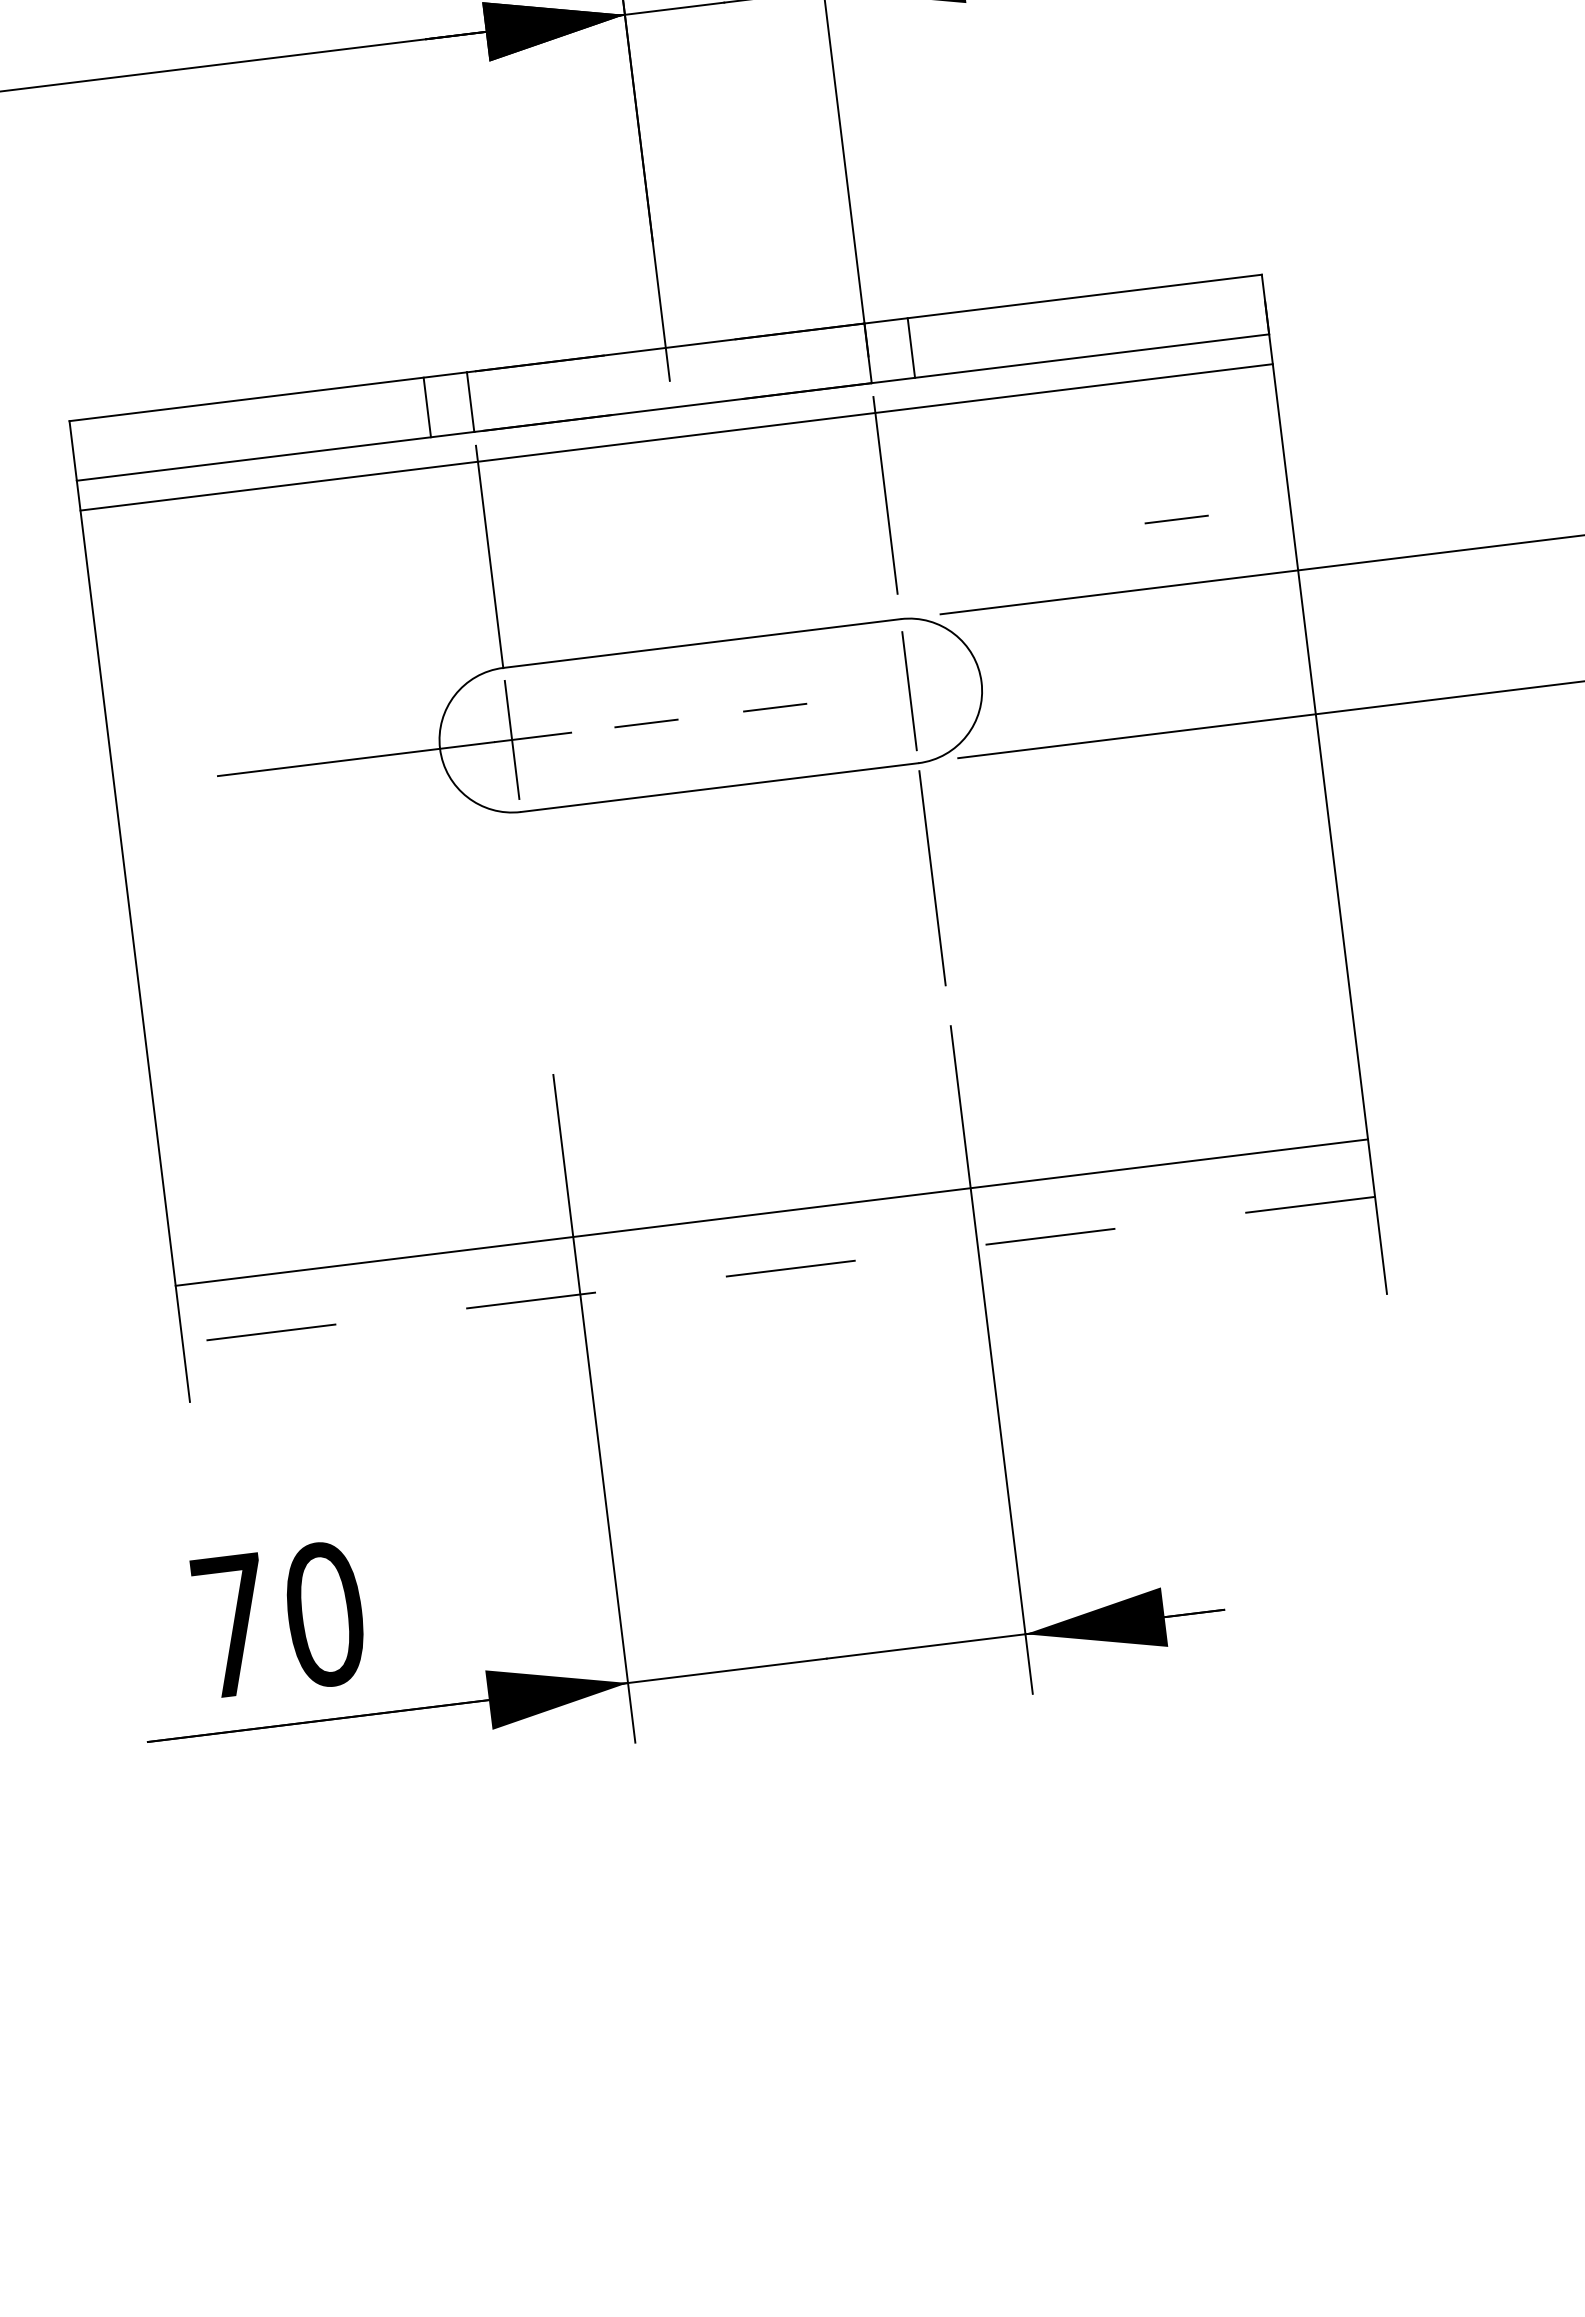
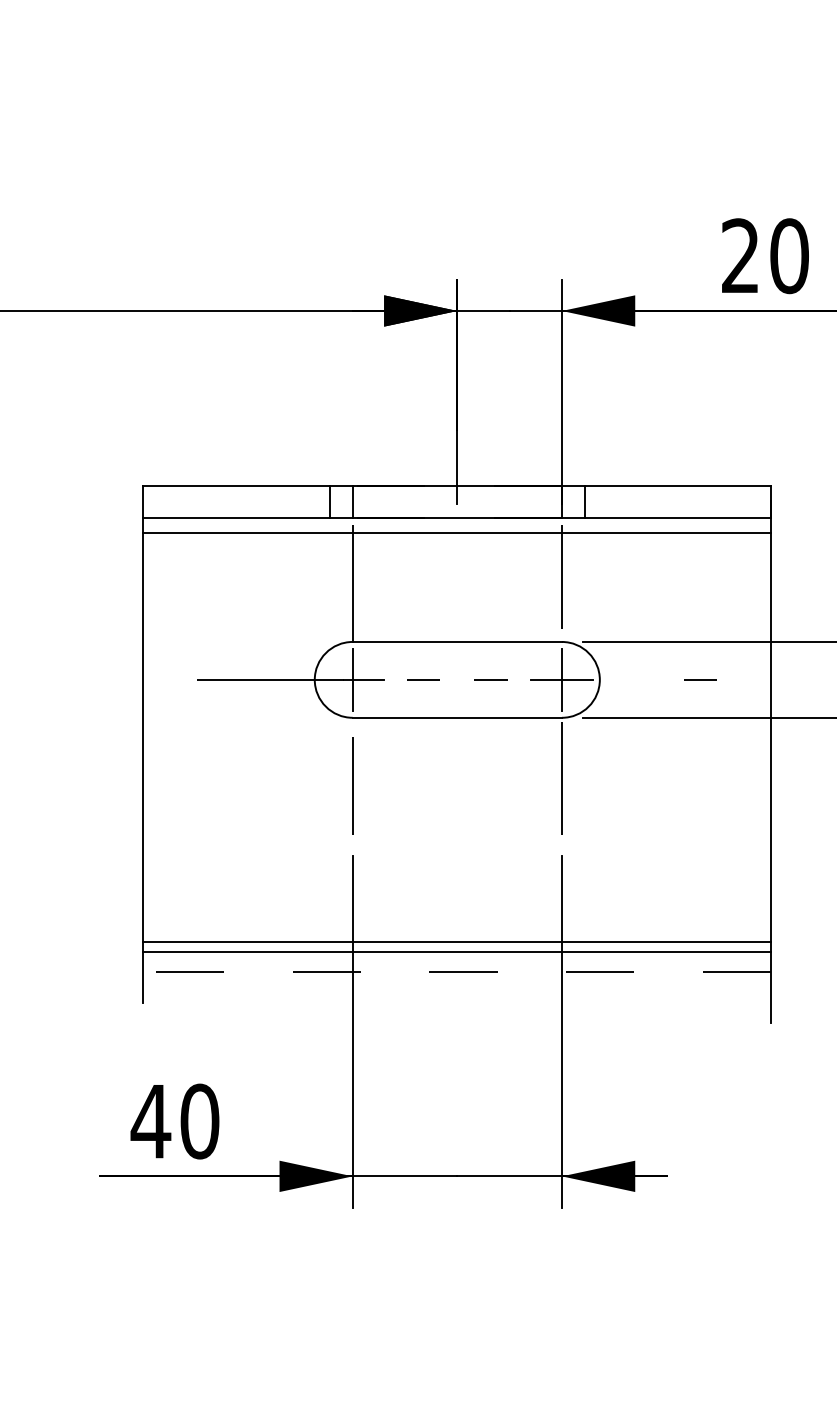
line: (1176, 518) -> (700, 679), moved
line: (908, 690) -> (561, 679), added
line: (536, 940) -> (352, 785), added
line: (774, 1231) -> (457, 951), added
text: (231, 1625) -> (150, 1121), 70 -> 40

